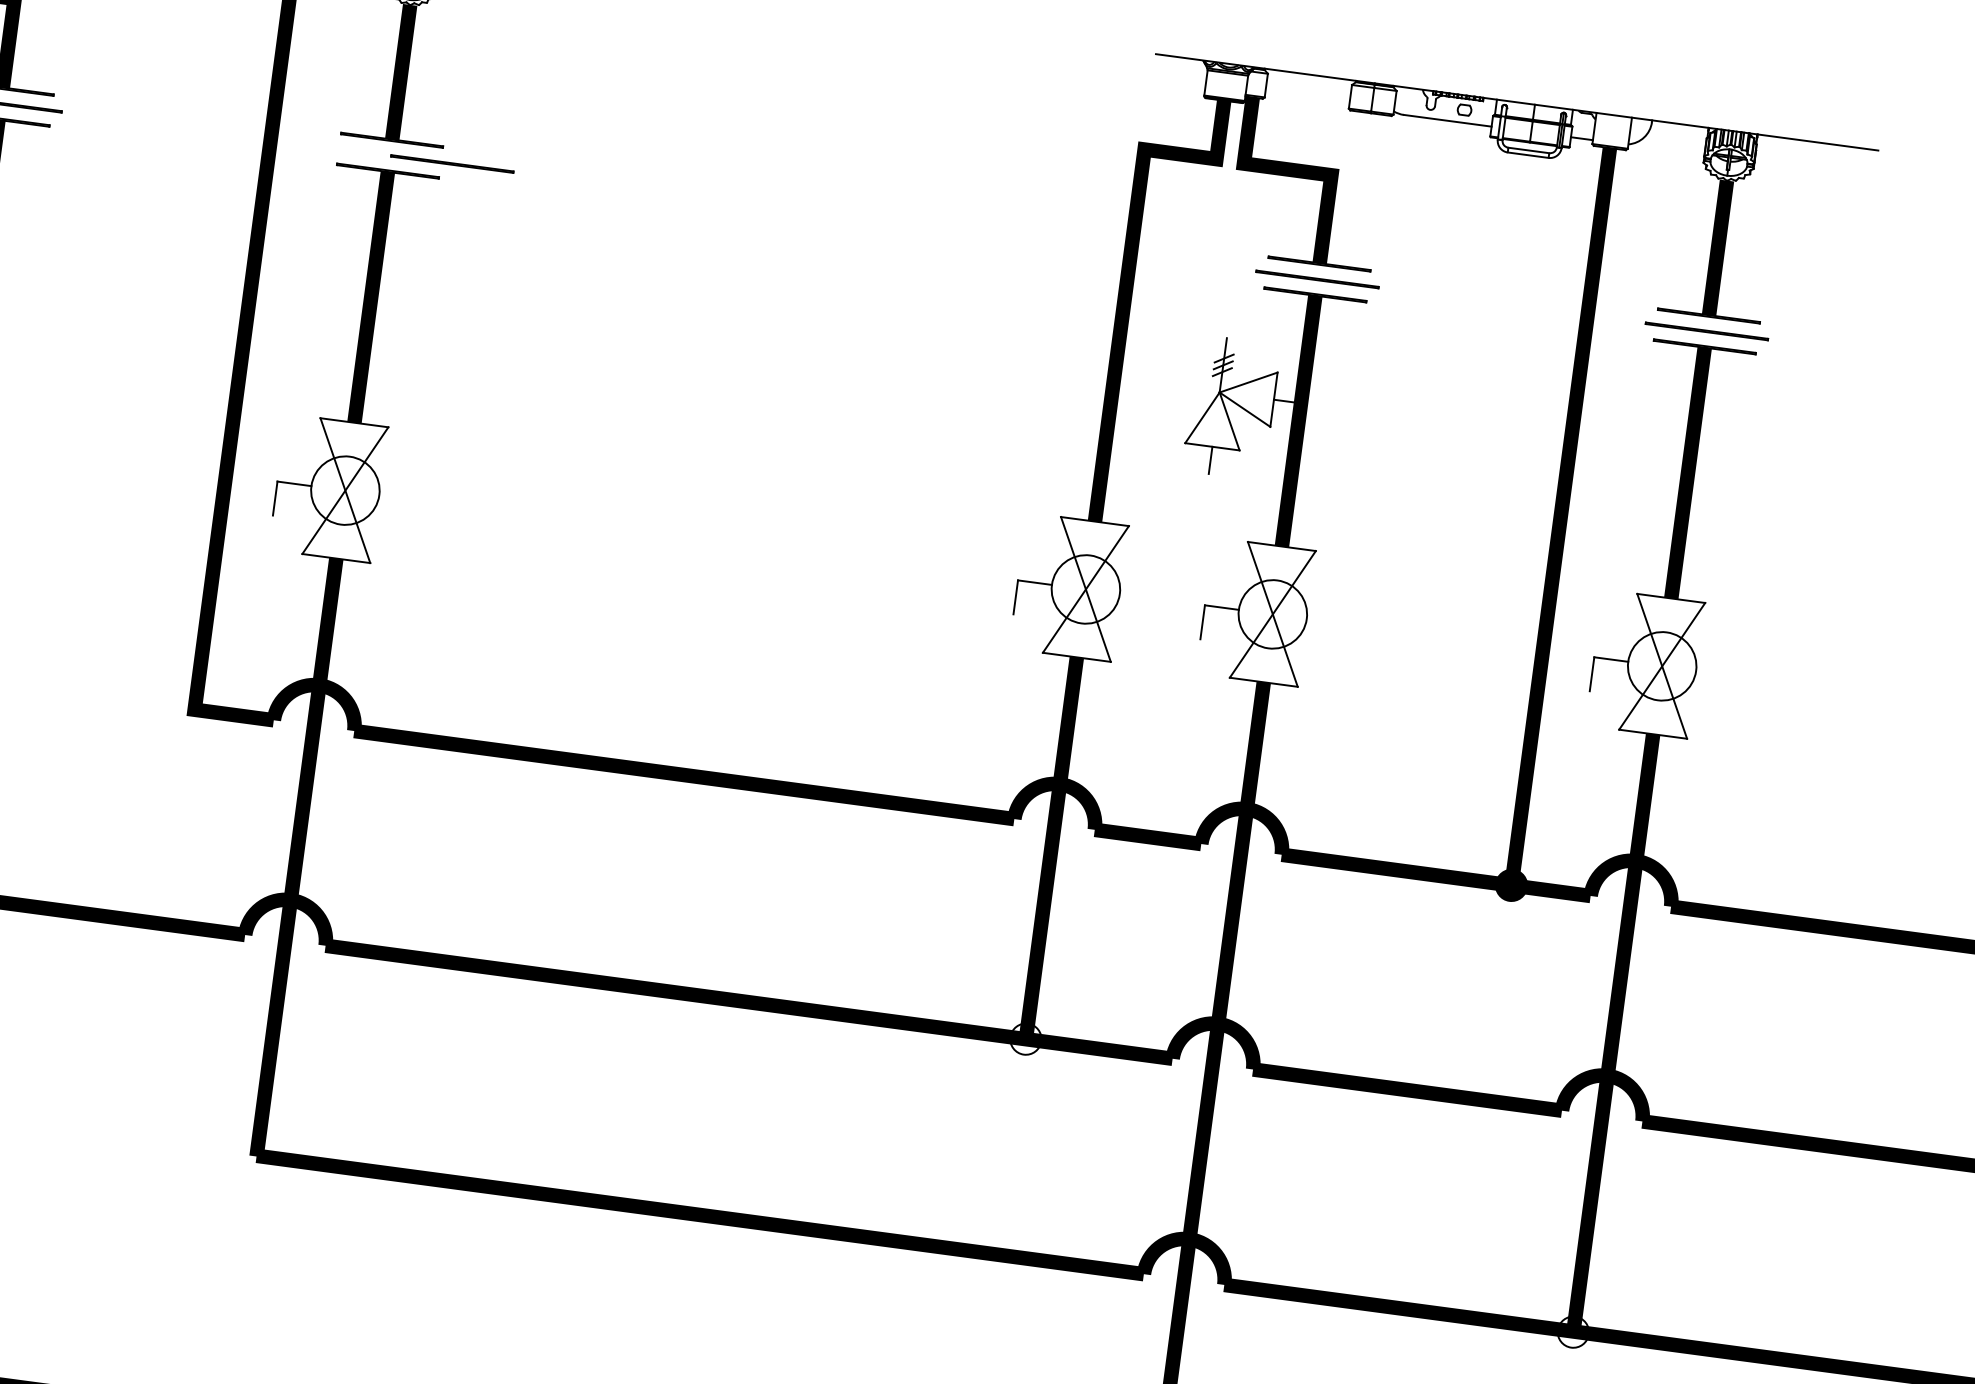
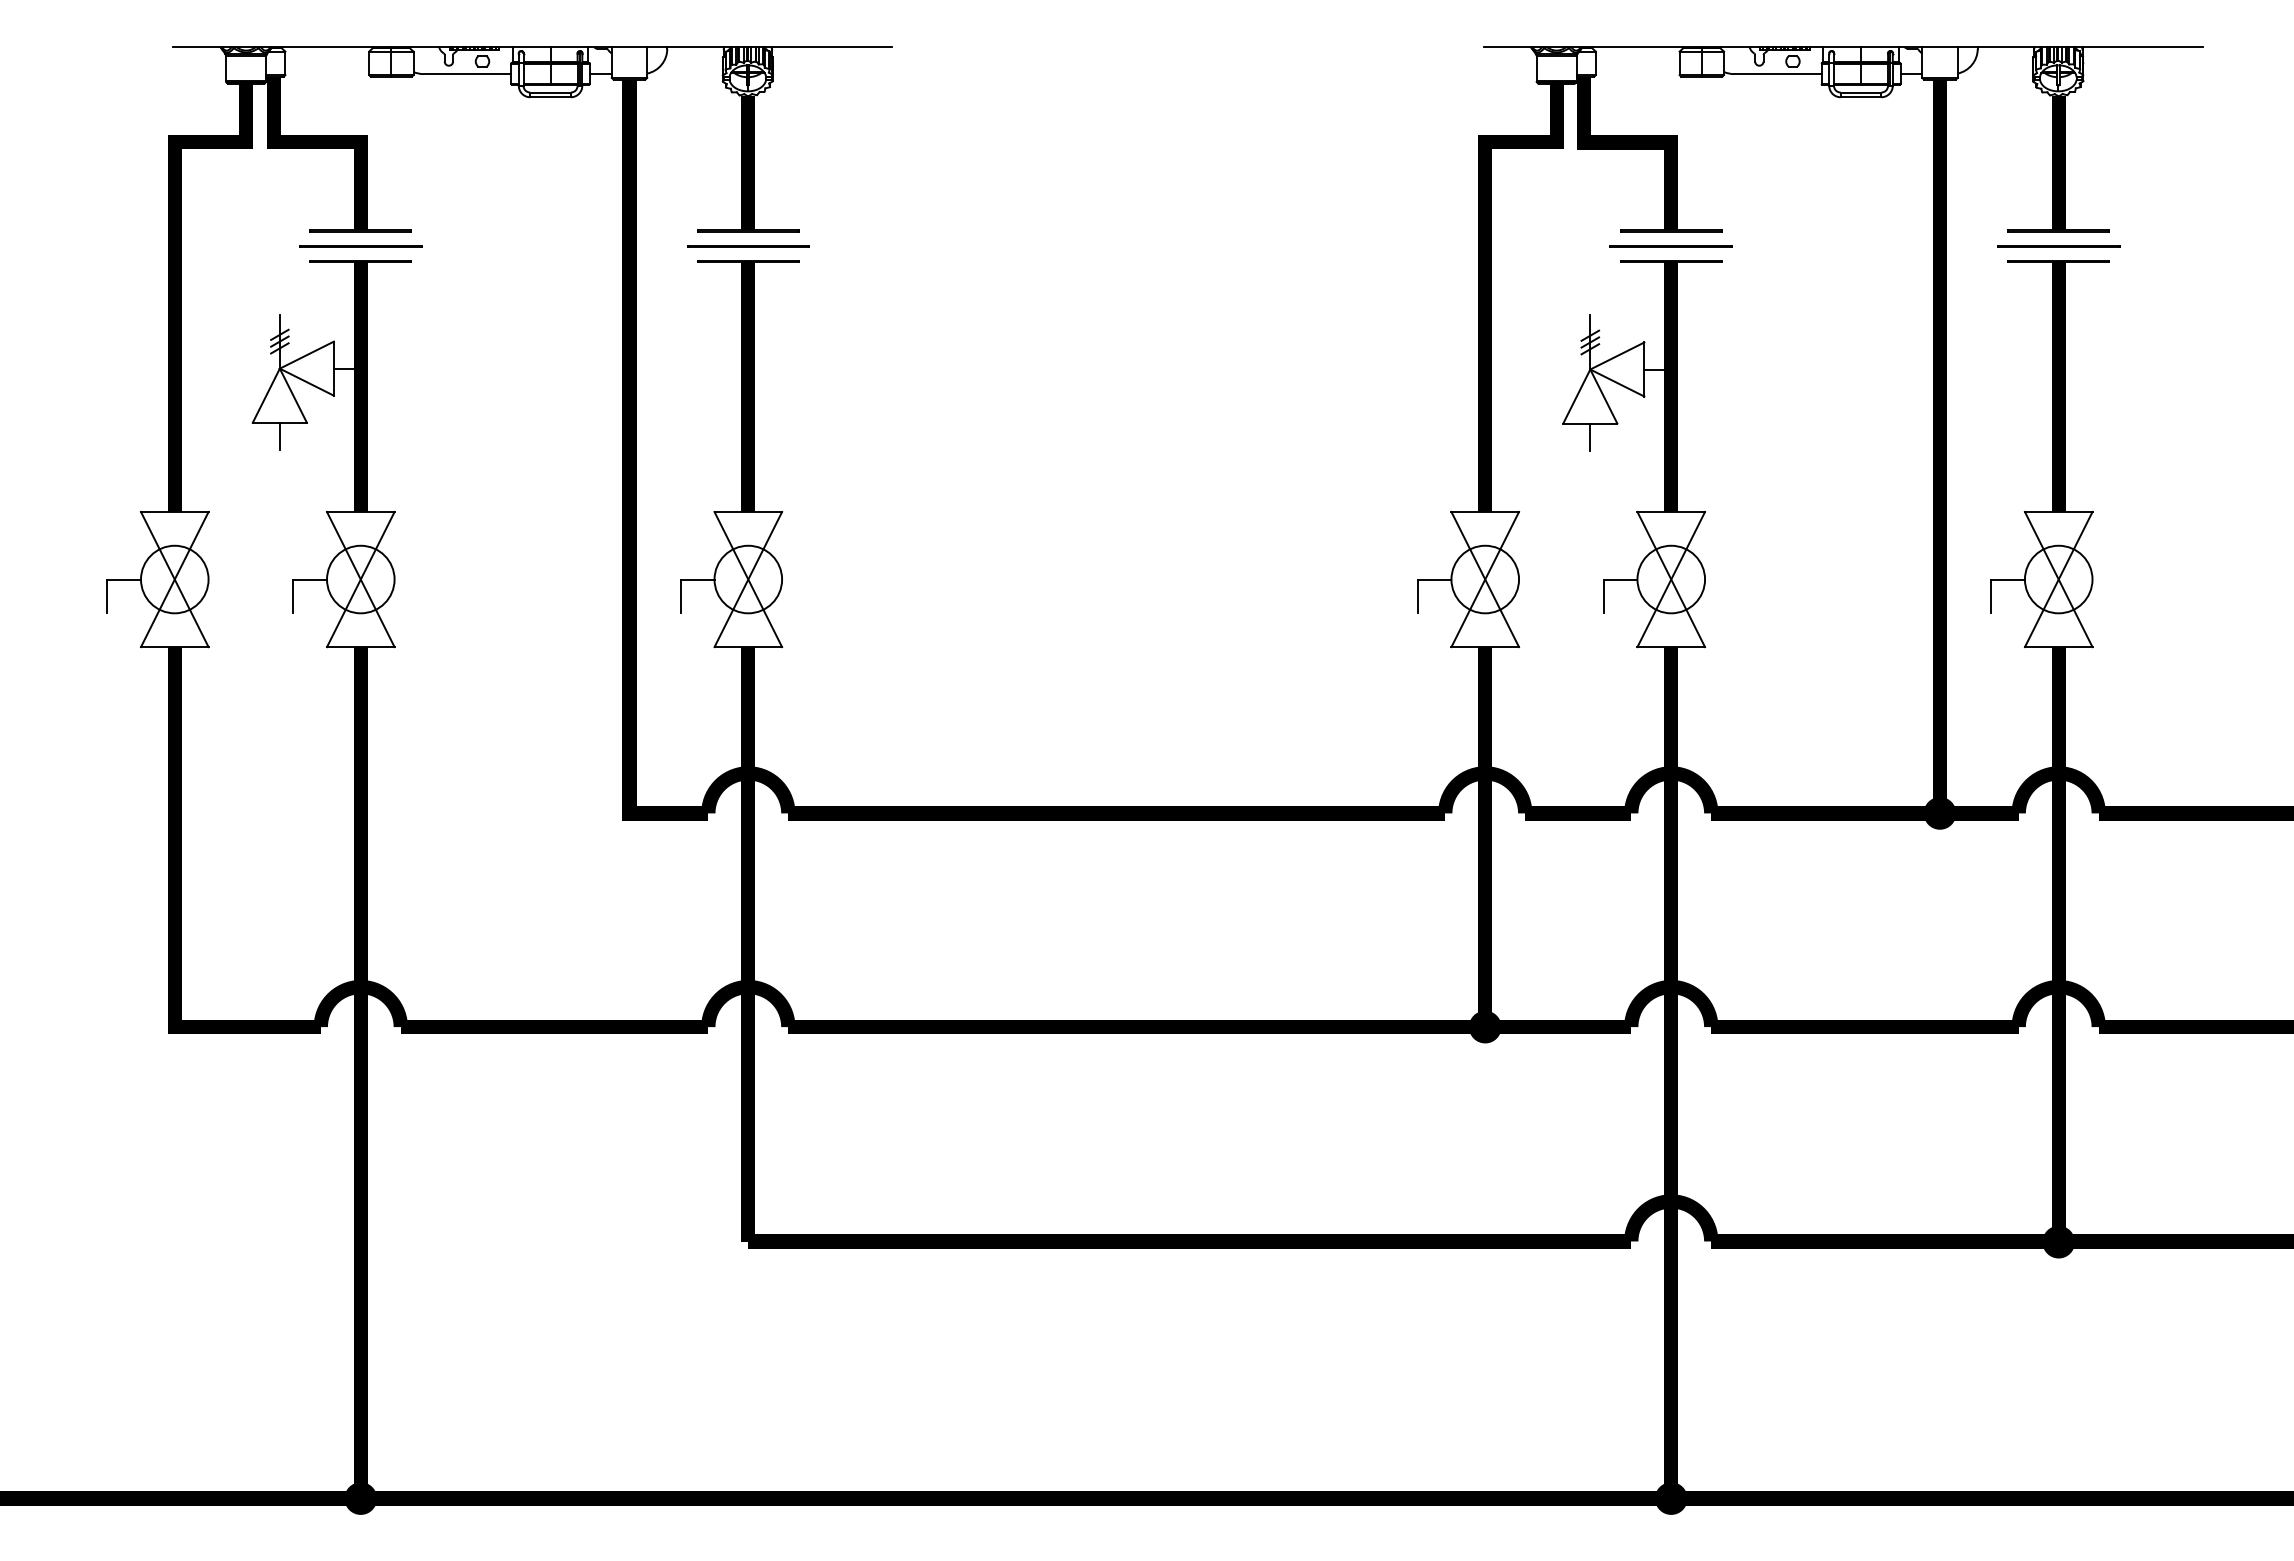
line: (452, 164) -> (748, 246), moved
fill: (1025, 1038) -> (1484, 1026), added
fill: (1573, 1331) -> (2058, 1241), added

